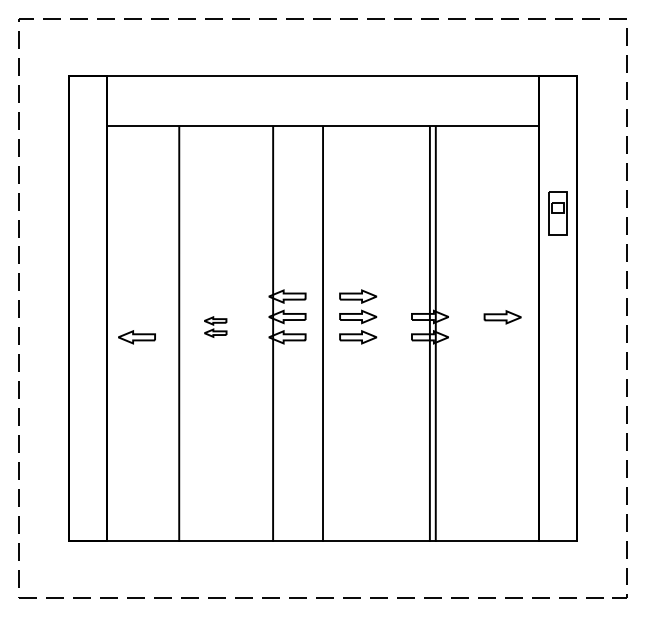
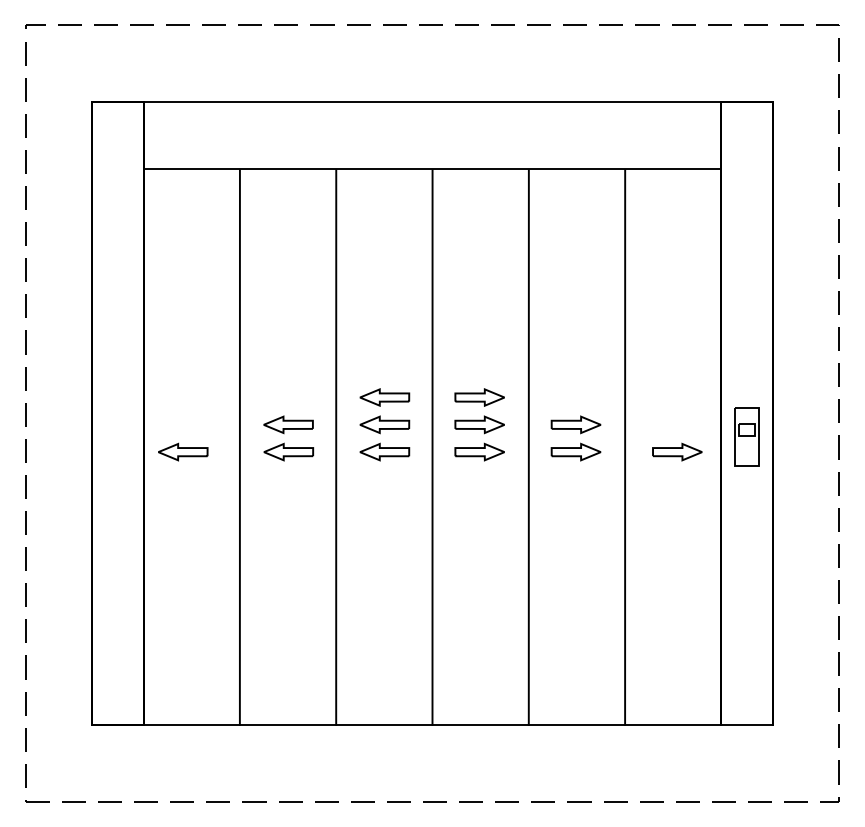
part: (557, 213) -> (746, 437), moved
part: (502, 317) -> (676, 452), moved
part: (215, 326) -> (288, 437), size x1.67
line: (273, 333) -> (336, 446), moved
line: (429, 333) -> (528, 446), moved
line: (435, 333) -> (624, 446), moved

